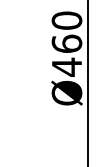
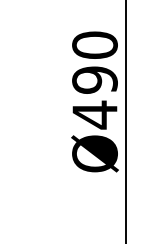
text: (66, 43) -> (94, 79), Ø460 -> Ø490

